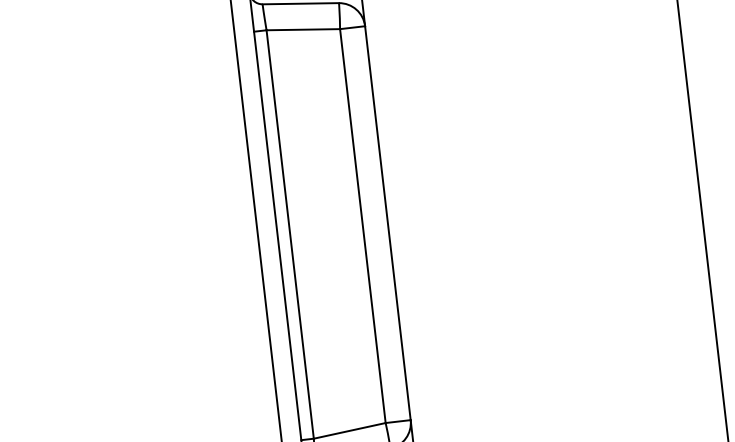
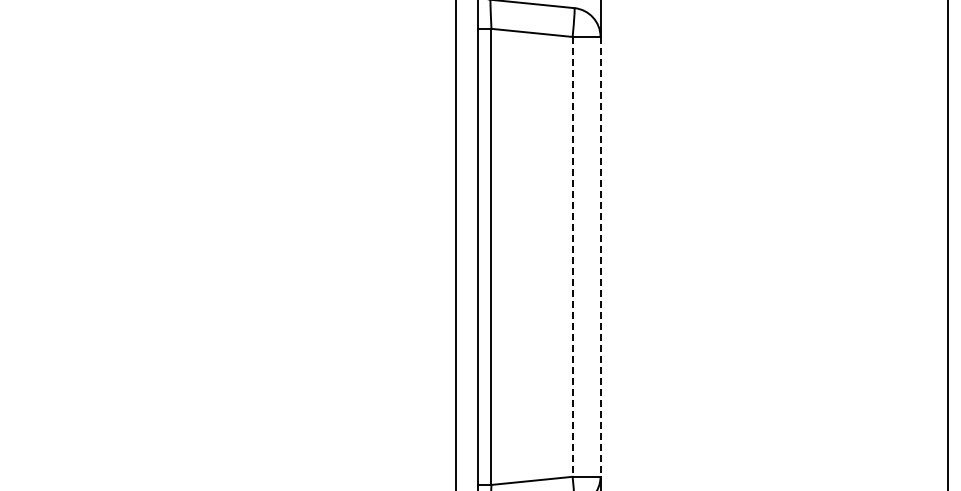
line: (387, 222) -> (600, 256), solid -> dashed
line: (362, 225) -> (572, 256), solid -> dashed

